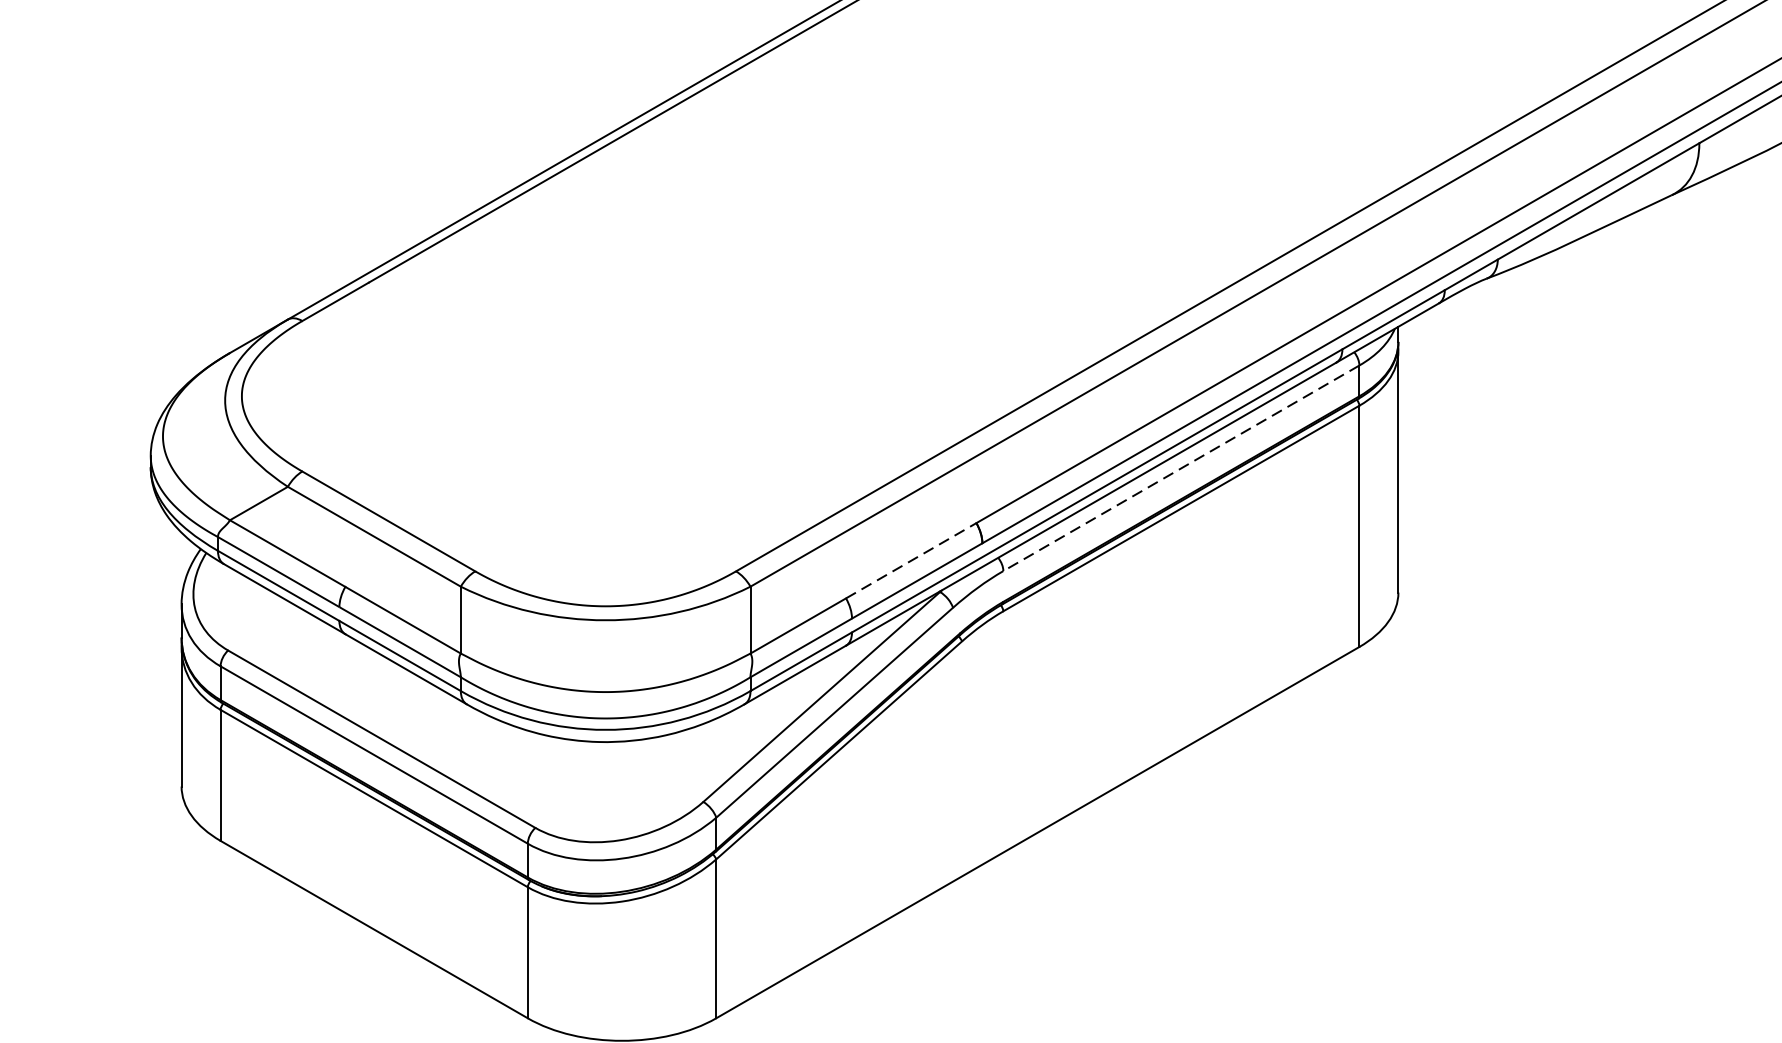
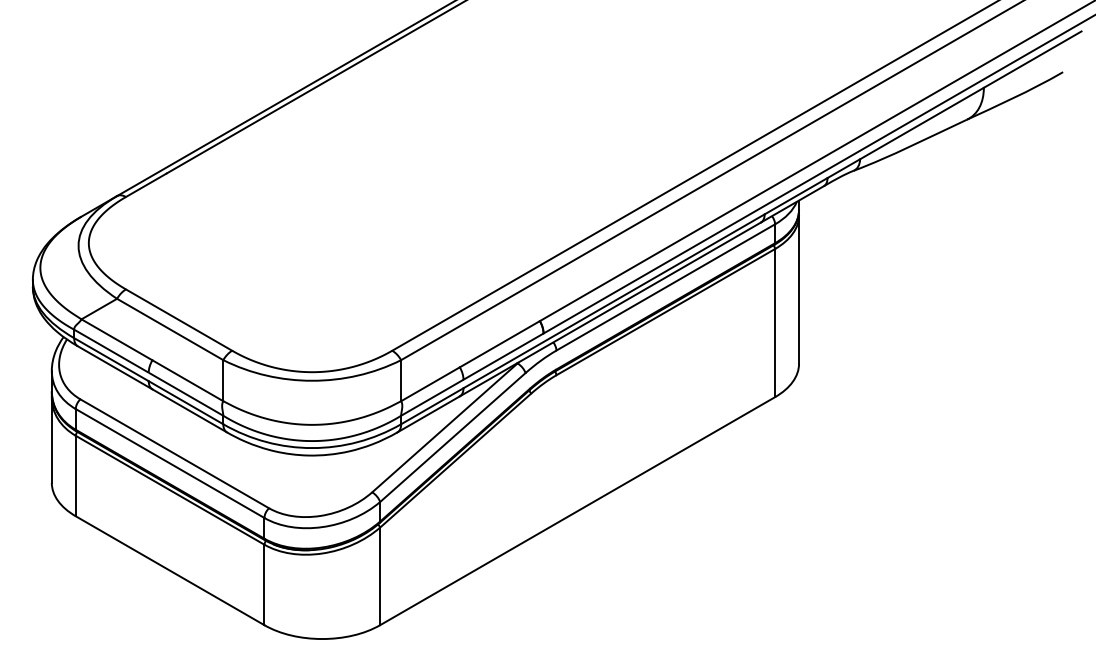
line: (1180, 468) -> (665, 287), dashed -> solid
line: (912, 559) -> (500, 343), dashed -> solid

